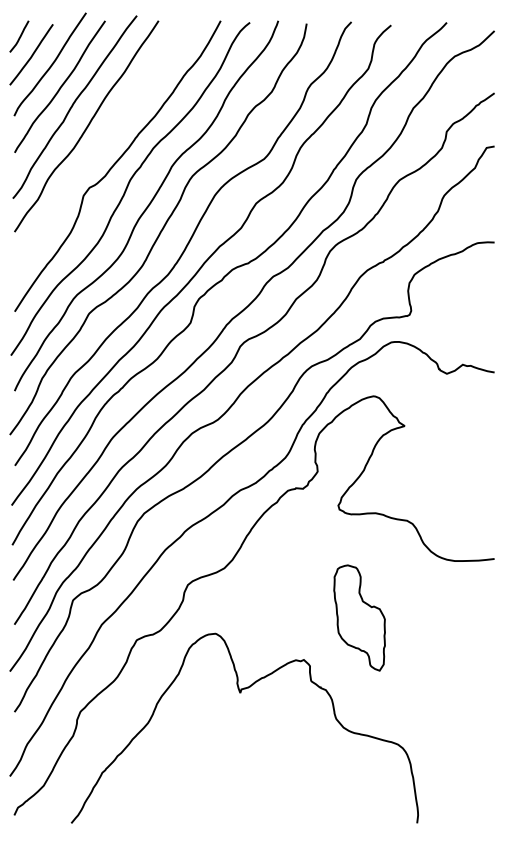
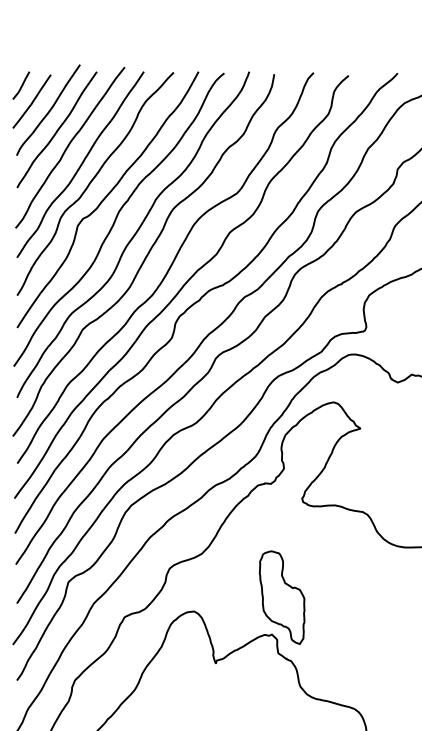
curve: (100, 145) -> (92, 181), added
part: (359, 617) -> (282, 597), moved

